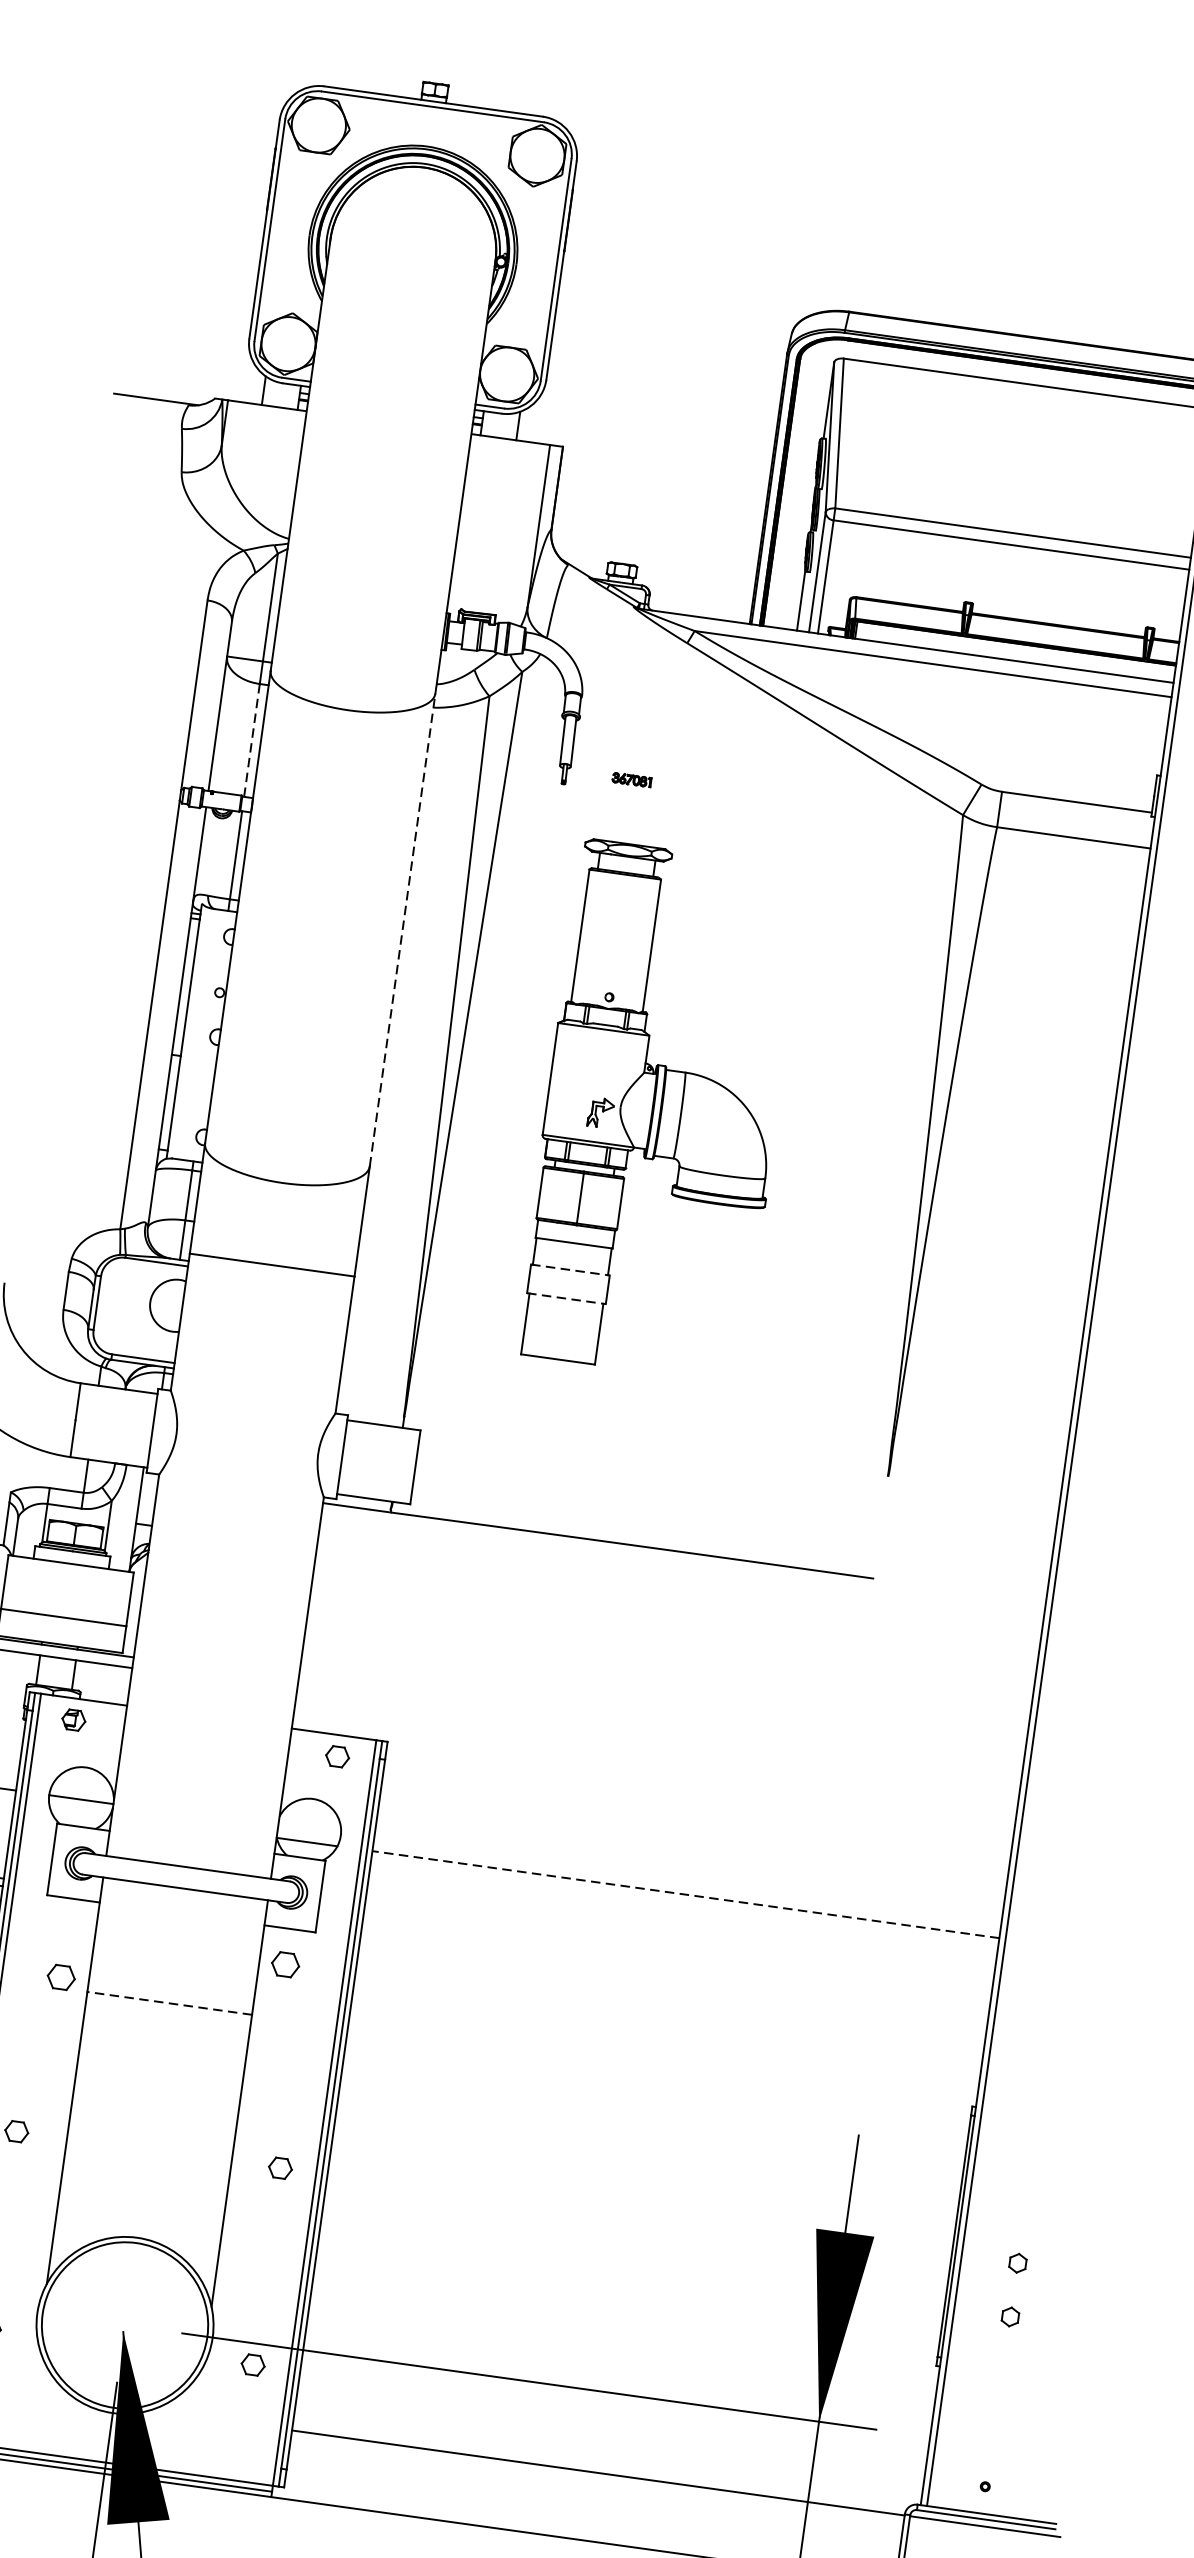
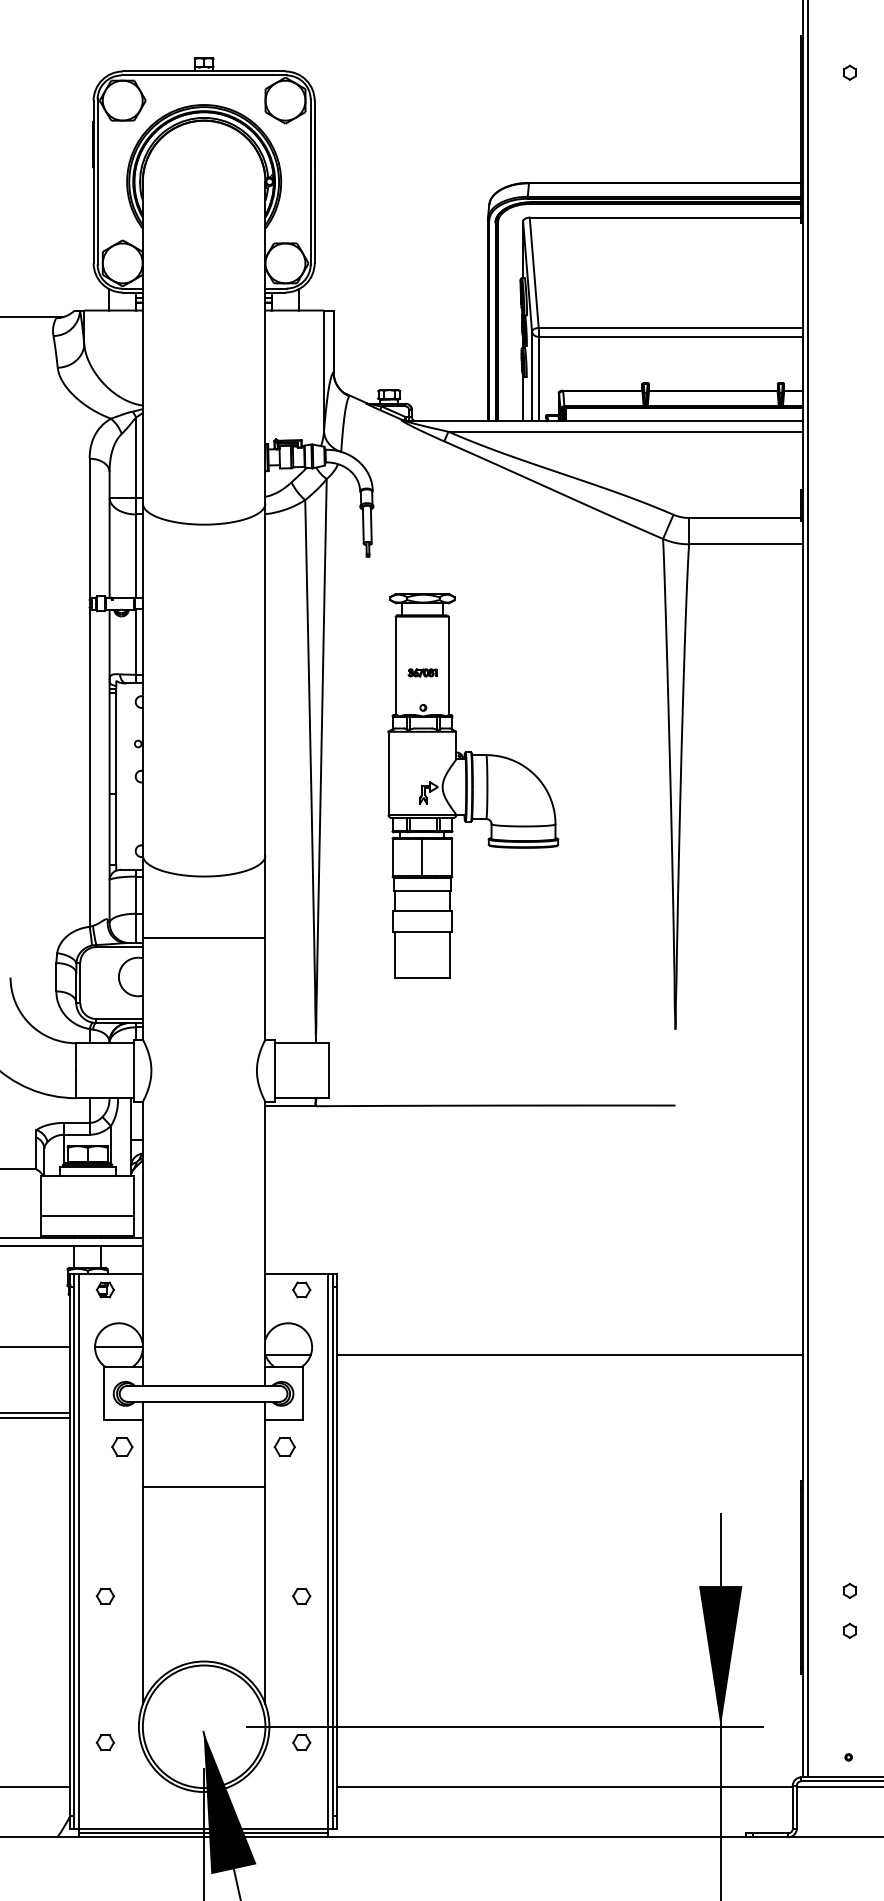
line: (252, 740) -> (136, 556), dashed -> solid
part: (631, 779) -> (422, 672), moved
line: (402, 929) -> (265, 679), dashed -> solid
line: (570, 1269) -> (422, 910), dashed -> solid
line: (566, 1299) -> (422, 932), dashed -> solid
line: (685, 1894) -> (569, 1355), dashed -> solid
part: (61, 1976) -> (122, 1446), moved
line: (168, 2003) -> (203, 1487), dashed -> solid

